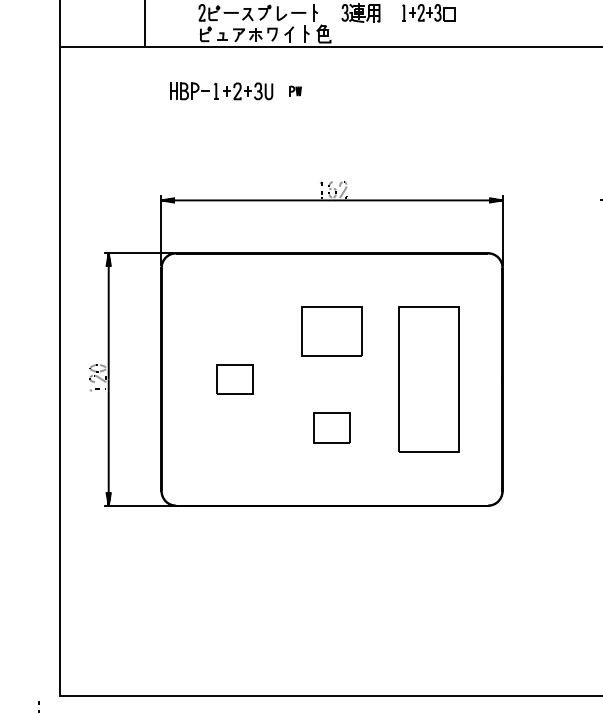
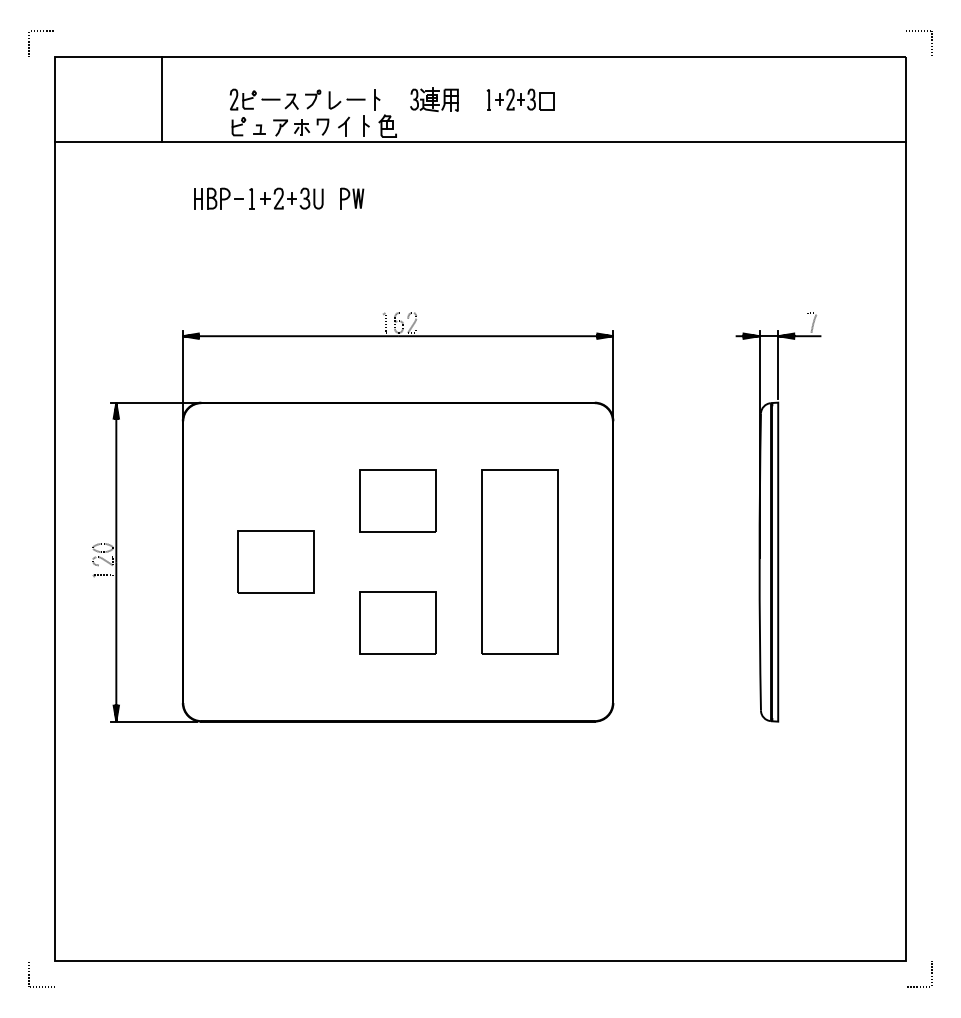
part: (295, 91) -> (352, 198), size x1.67
part: (234, 379) -> (275, 561), size x1.67
part: (331, 427) -> (397, 622), size x1.67

